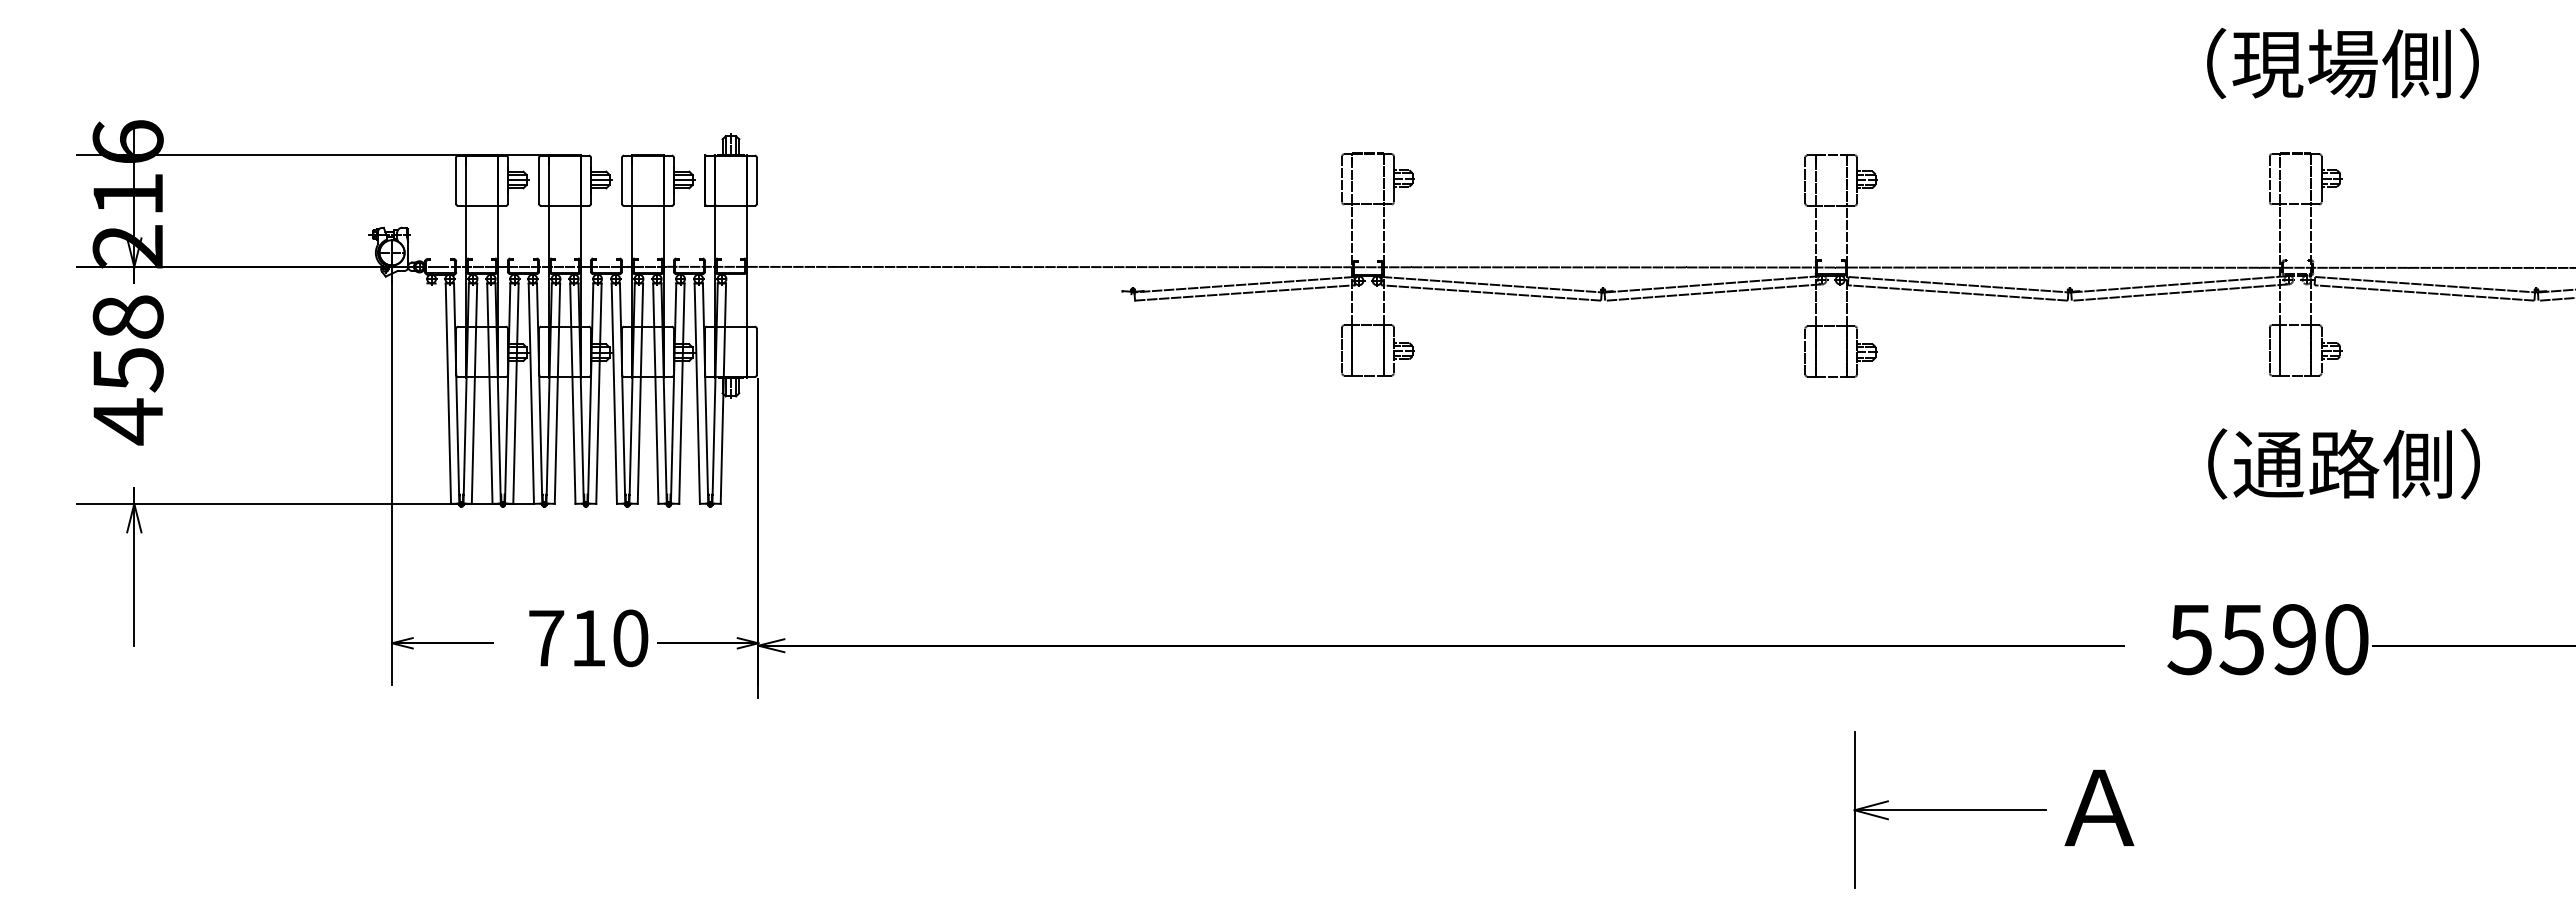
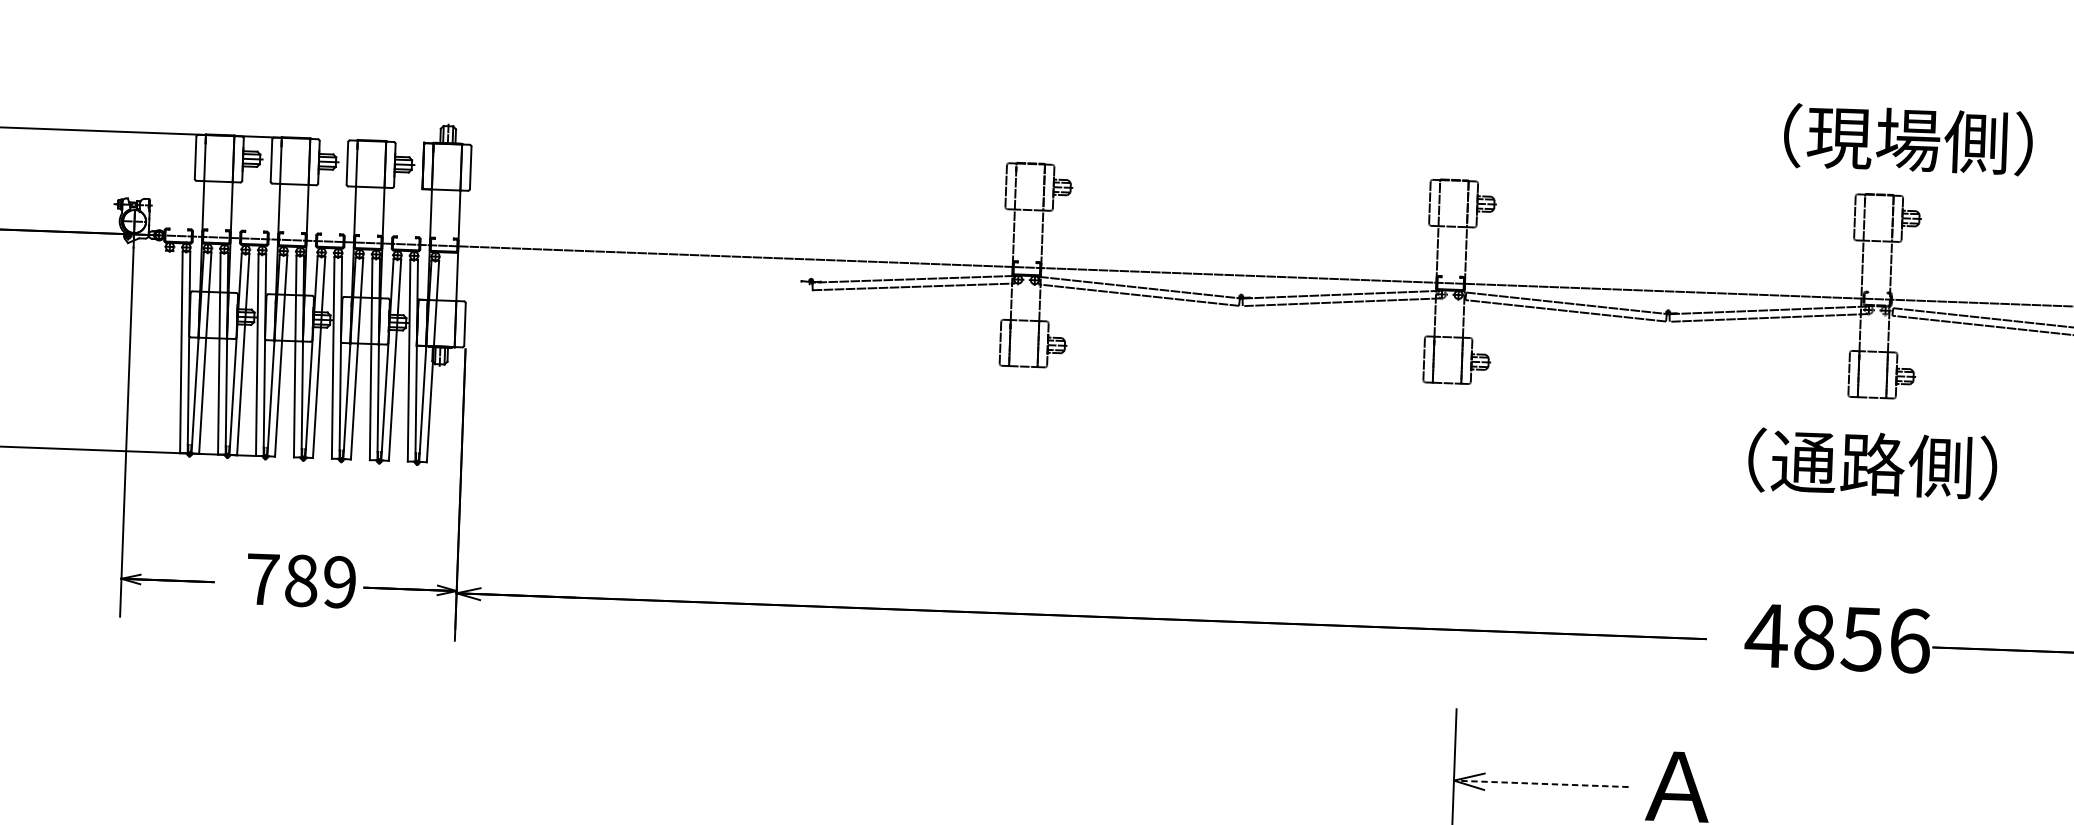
text: (2342, 63) -> (1907, 139), moved
text: (2343, 463) -> (1872, 463), moved
text: (609, 638) -> (320, 581), 710 -> 789
text: (2267, 639) -> (1837, 638), 5590 -> 4856
line: (1949, 810) -> (1540, 784), solid -> dashed

